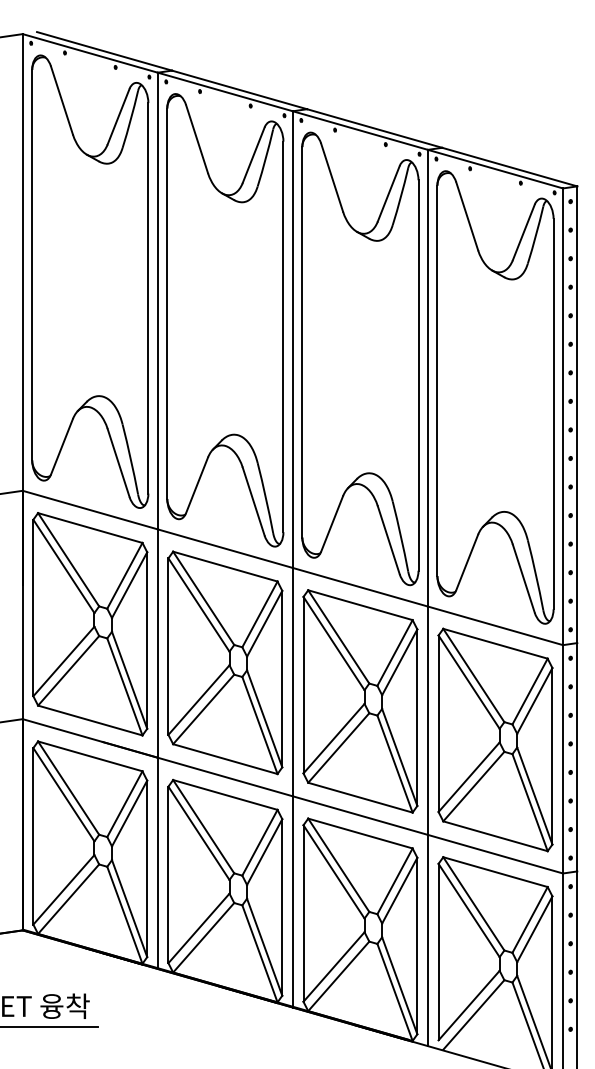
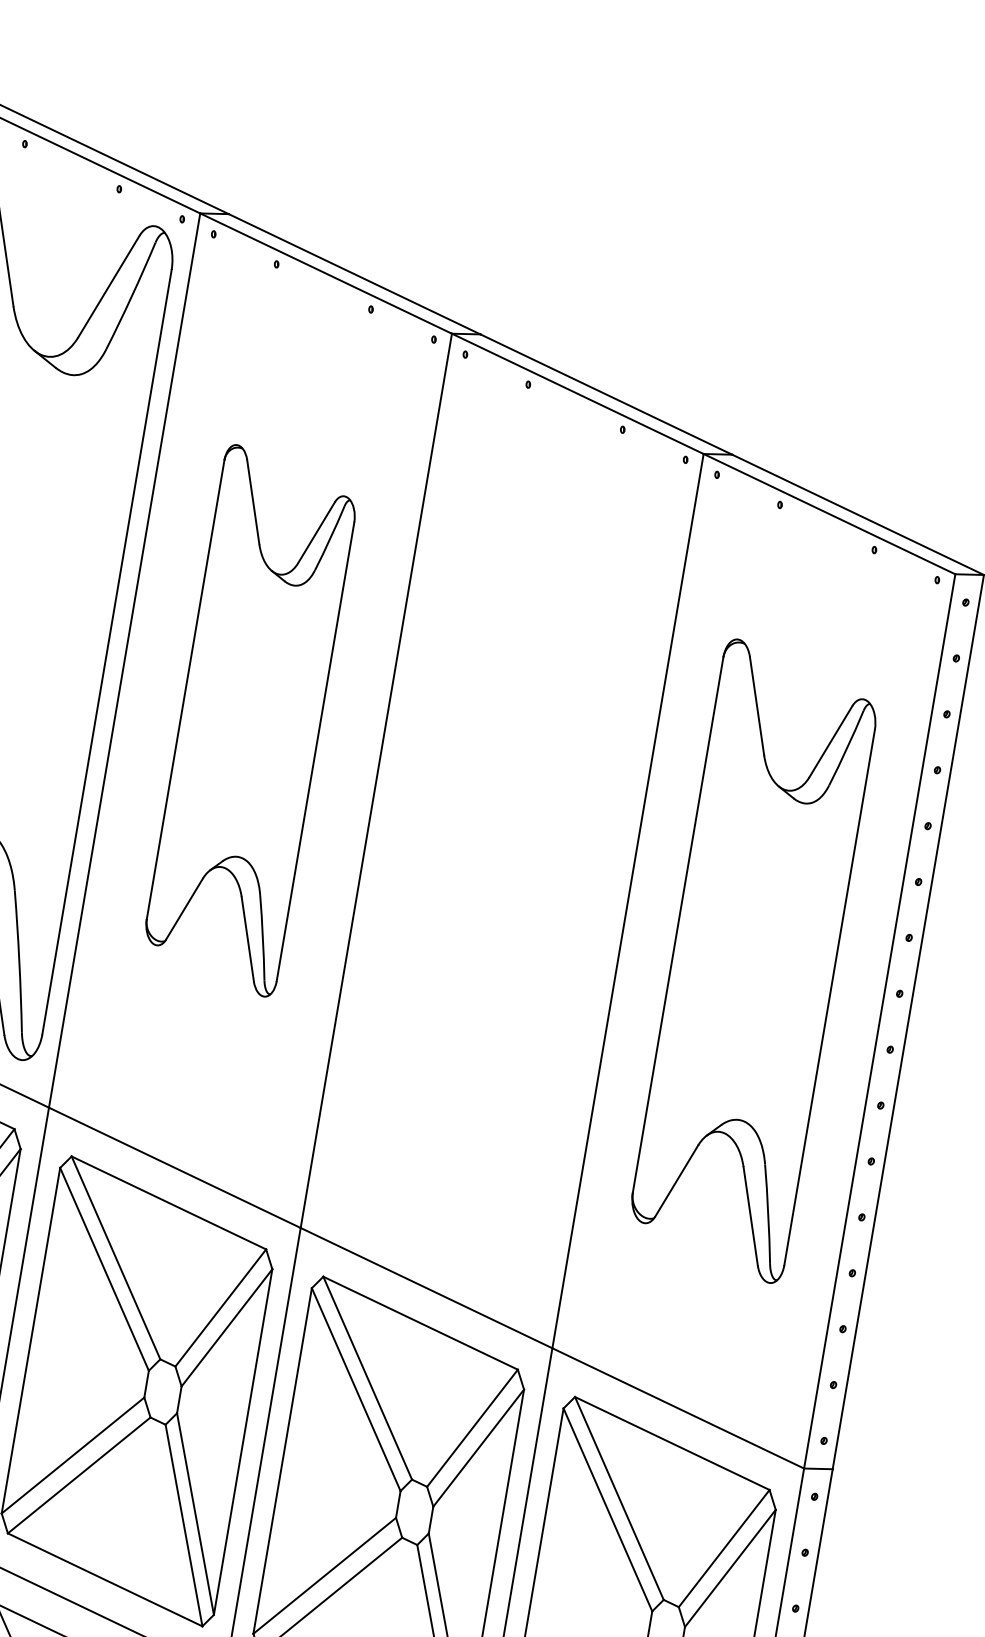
part: (225, 320) -> (250, 721), size x0.6
part: (360, 358) -> (502, 840), removed
part: (495, 397) -> (753, 961), size x0.7

